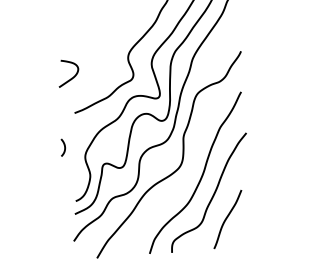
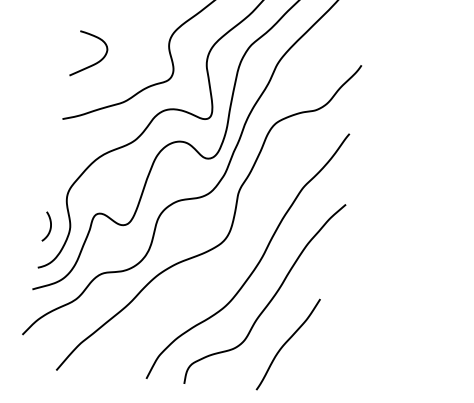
curve: (71, 77) -> (93, 62), moved
curve: (64, 147) -> (49, 226), moved

